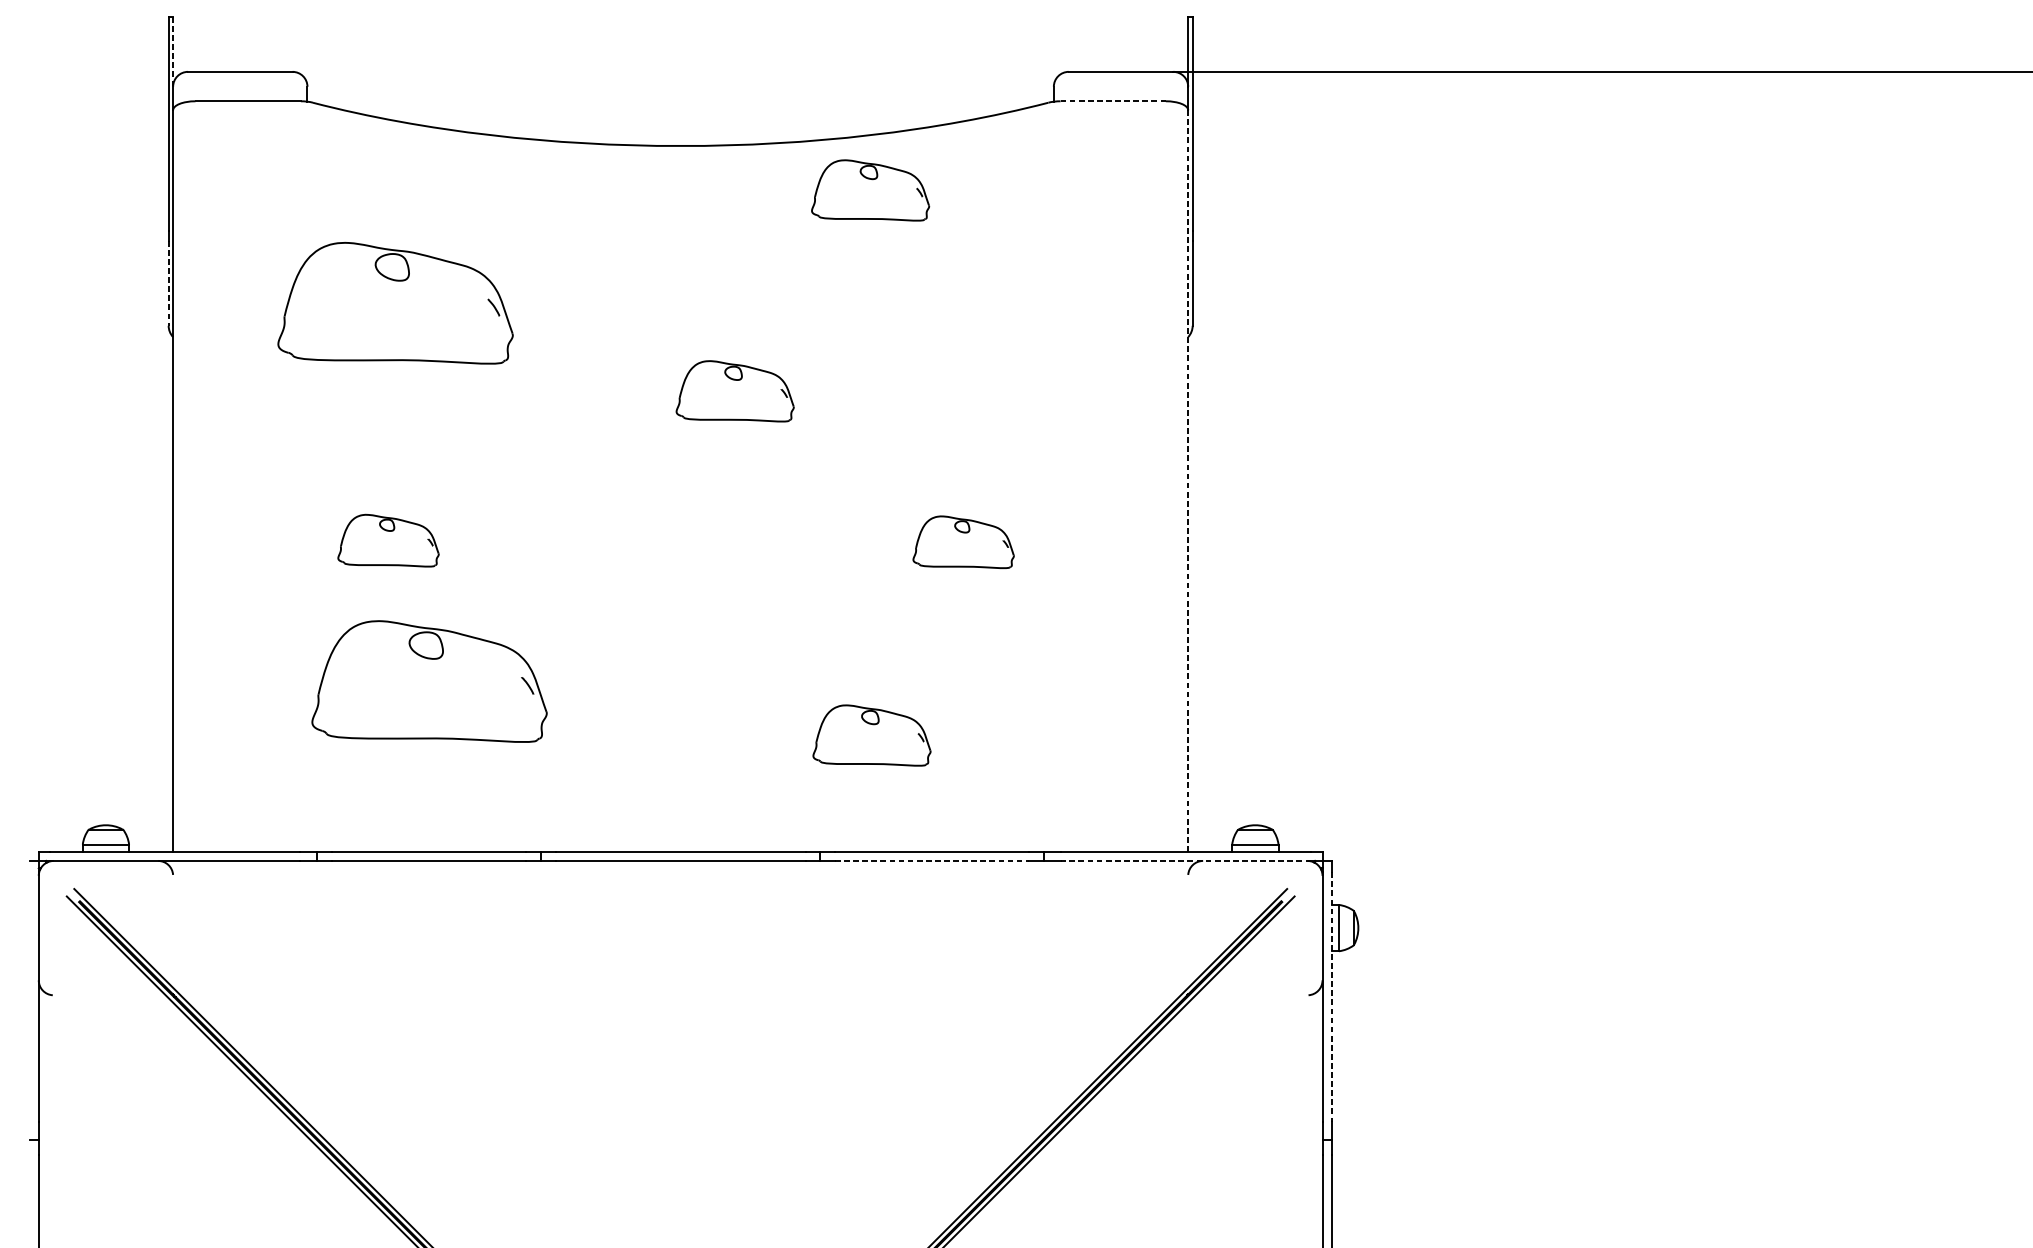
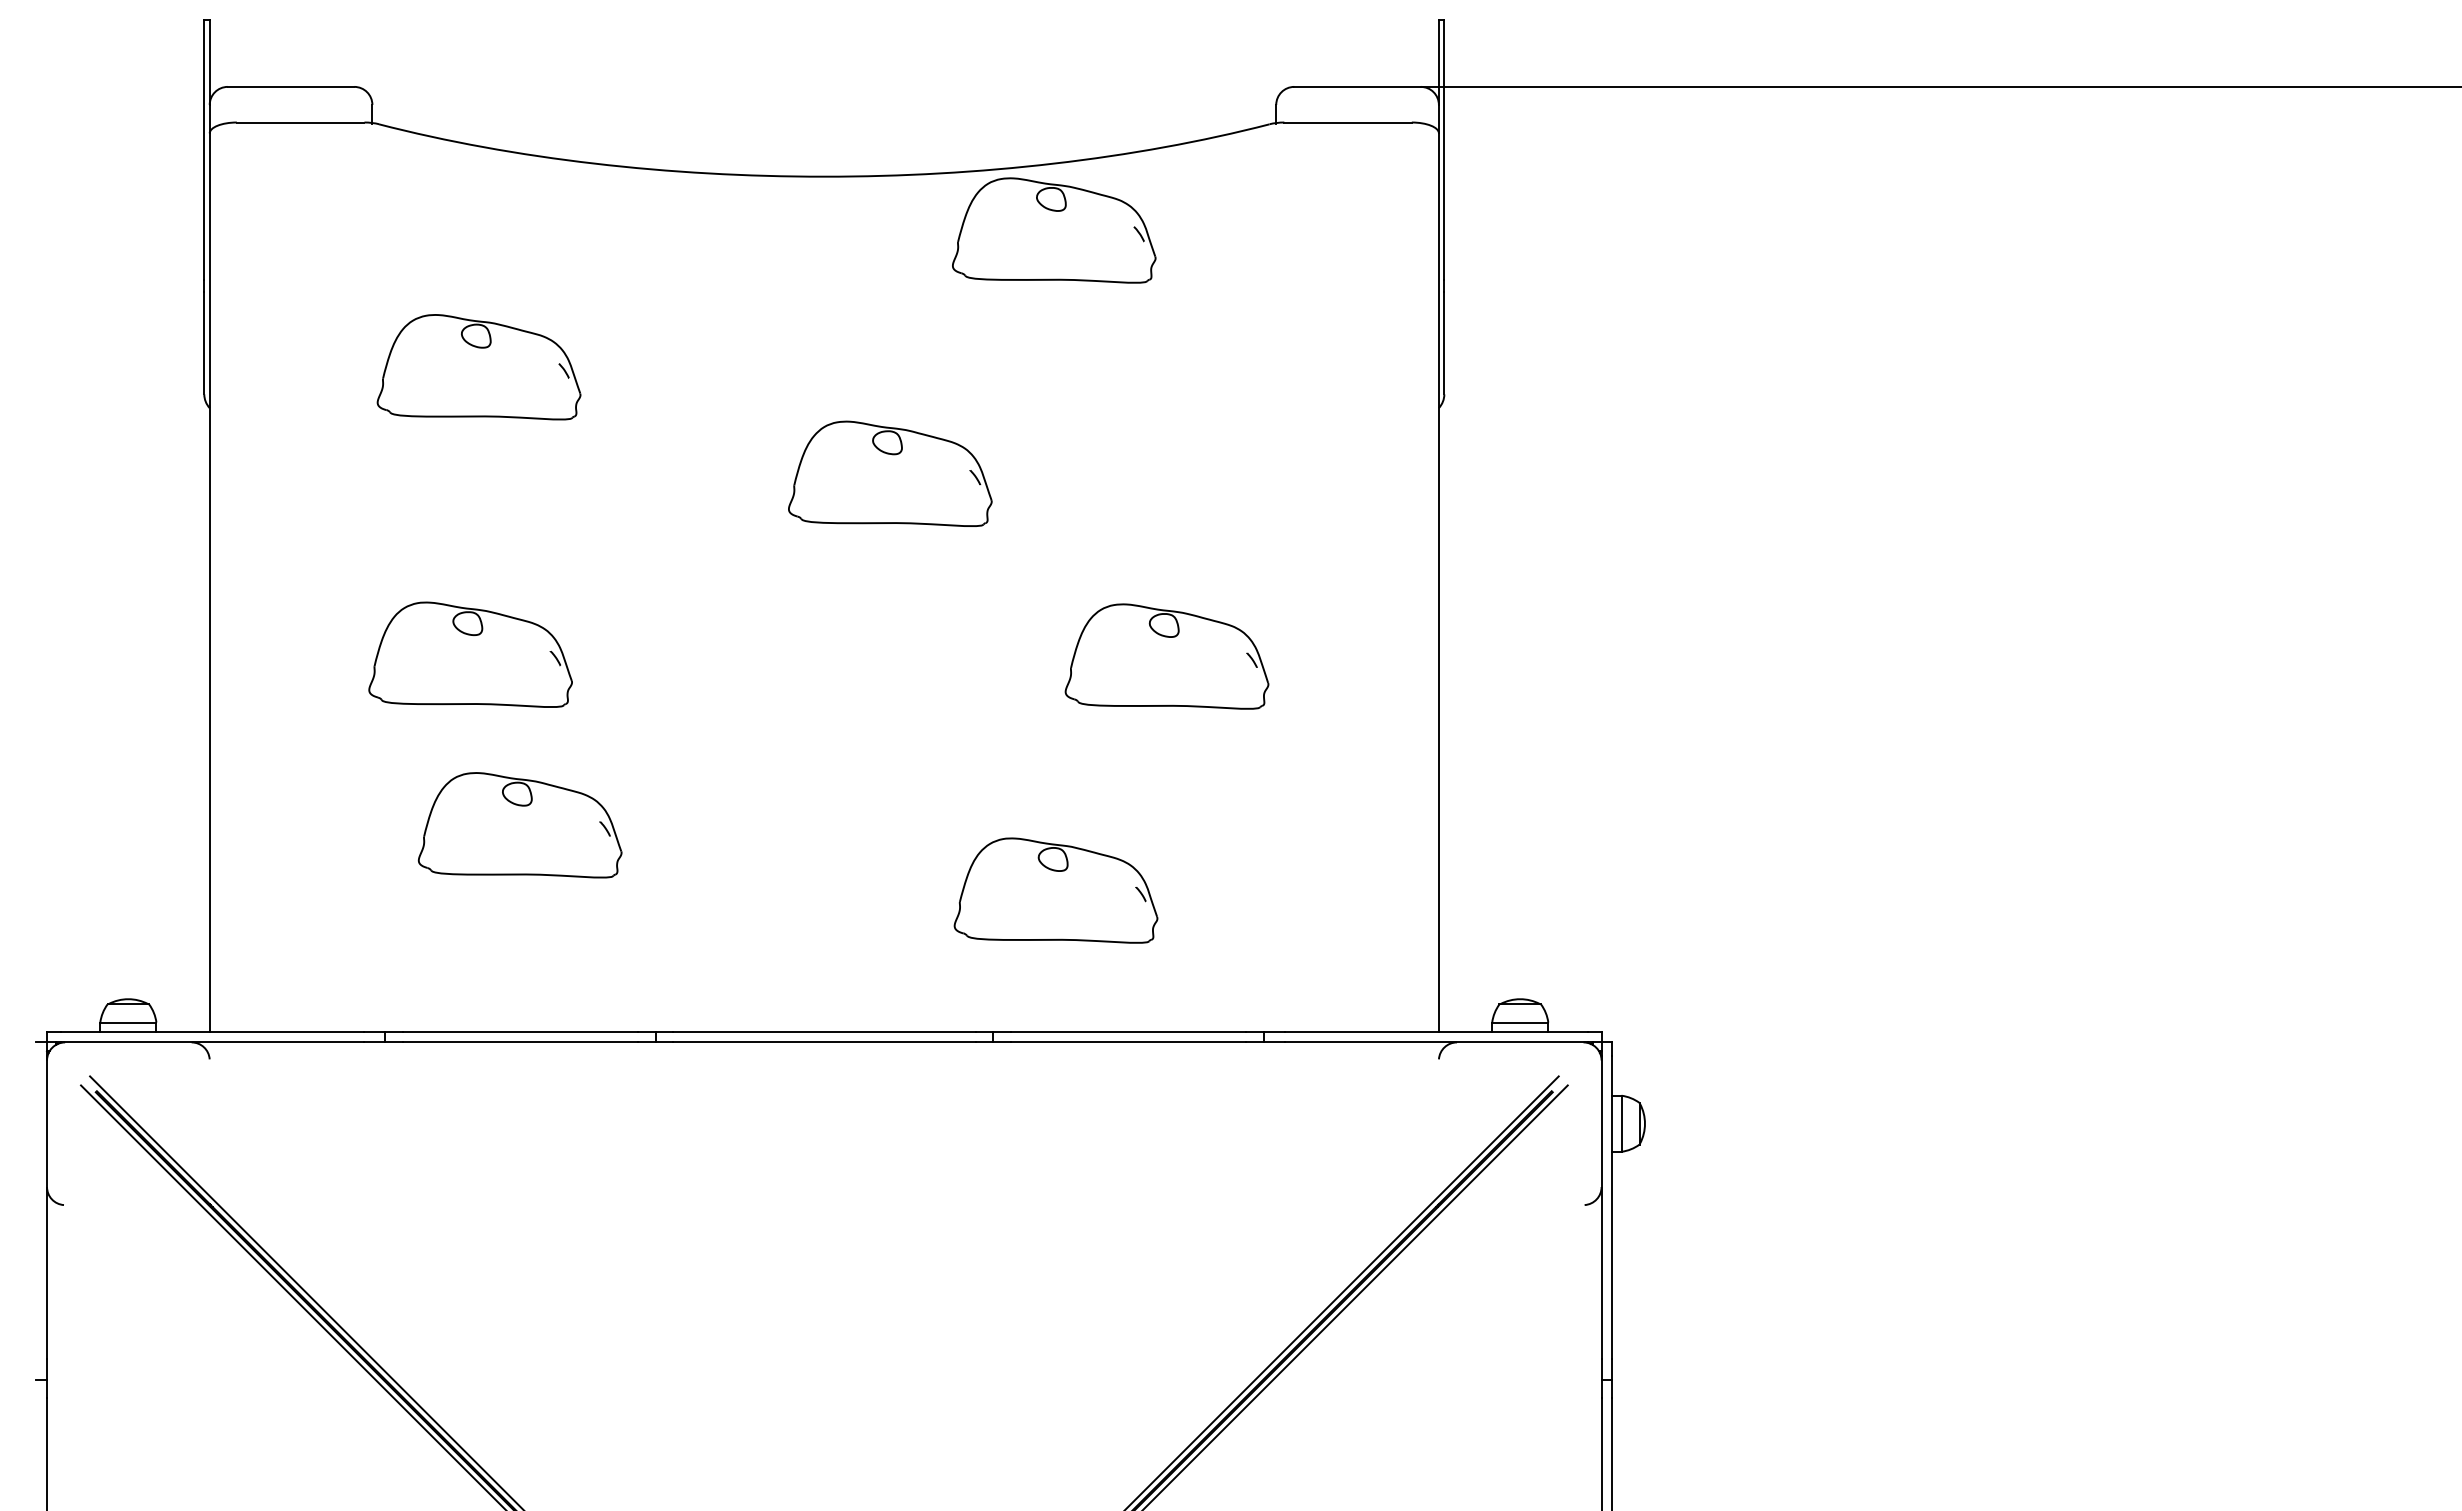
line: (172, 52) -> (209, 63), dashed -> solid
line: (1113, 101) -> (1348, 122), dashed -> solid
part: (870, 190) -> (1054, 230), size x1.43
line: (168, 283) -> (204, 343), dashed -> solid
part: (395, 303) -> (478, 367), size x0.71
part: (735, 391) -> (890, 473), size x1.43
line: (1187, 481) -> (1438, 582), dashed -> solid
part: (388, 540) -> (470, 654), size x1.67
part: (963, 542) -> (1166, 656), size x1.67
part: (428, 681) -> (519, 825), size x0.71
part: (871, 735) -> (1055, 890), size x1.43
line: (932, 861) -> (1129, 1042), dashed -> solid
line: (1186, 861) -> (1436, 1042), dashed -> solid
line: (1331, 998) -> (1612, 1208), dashed -> solid

